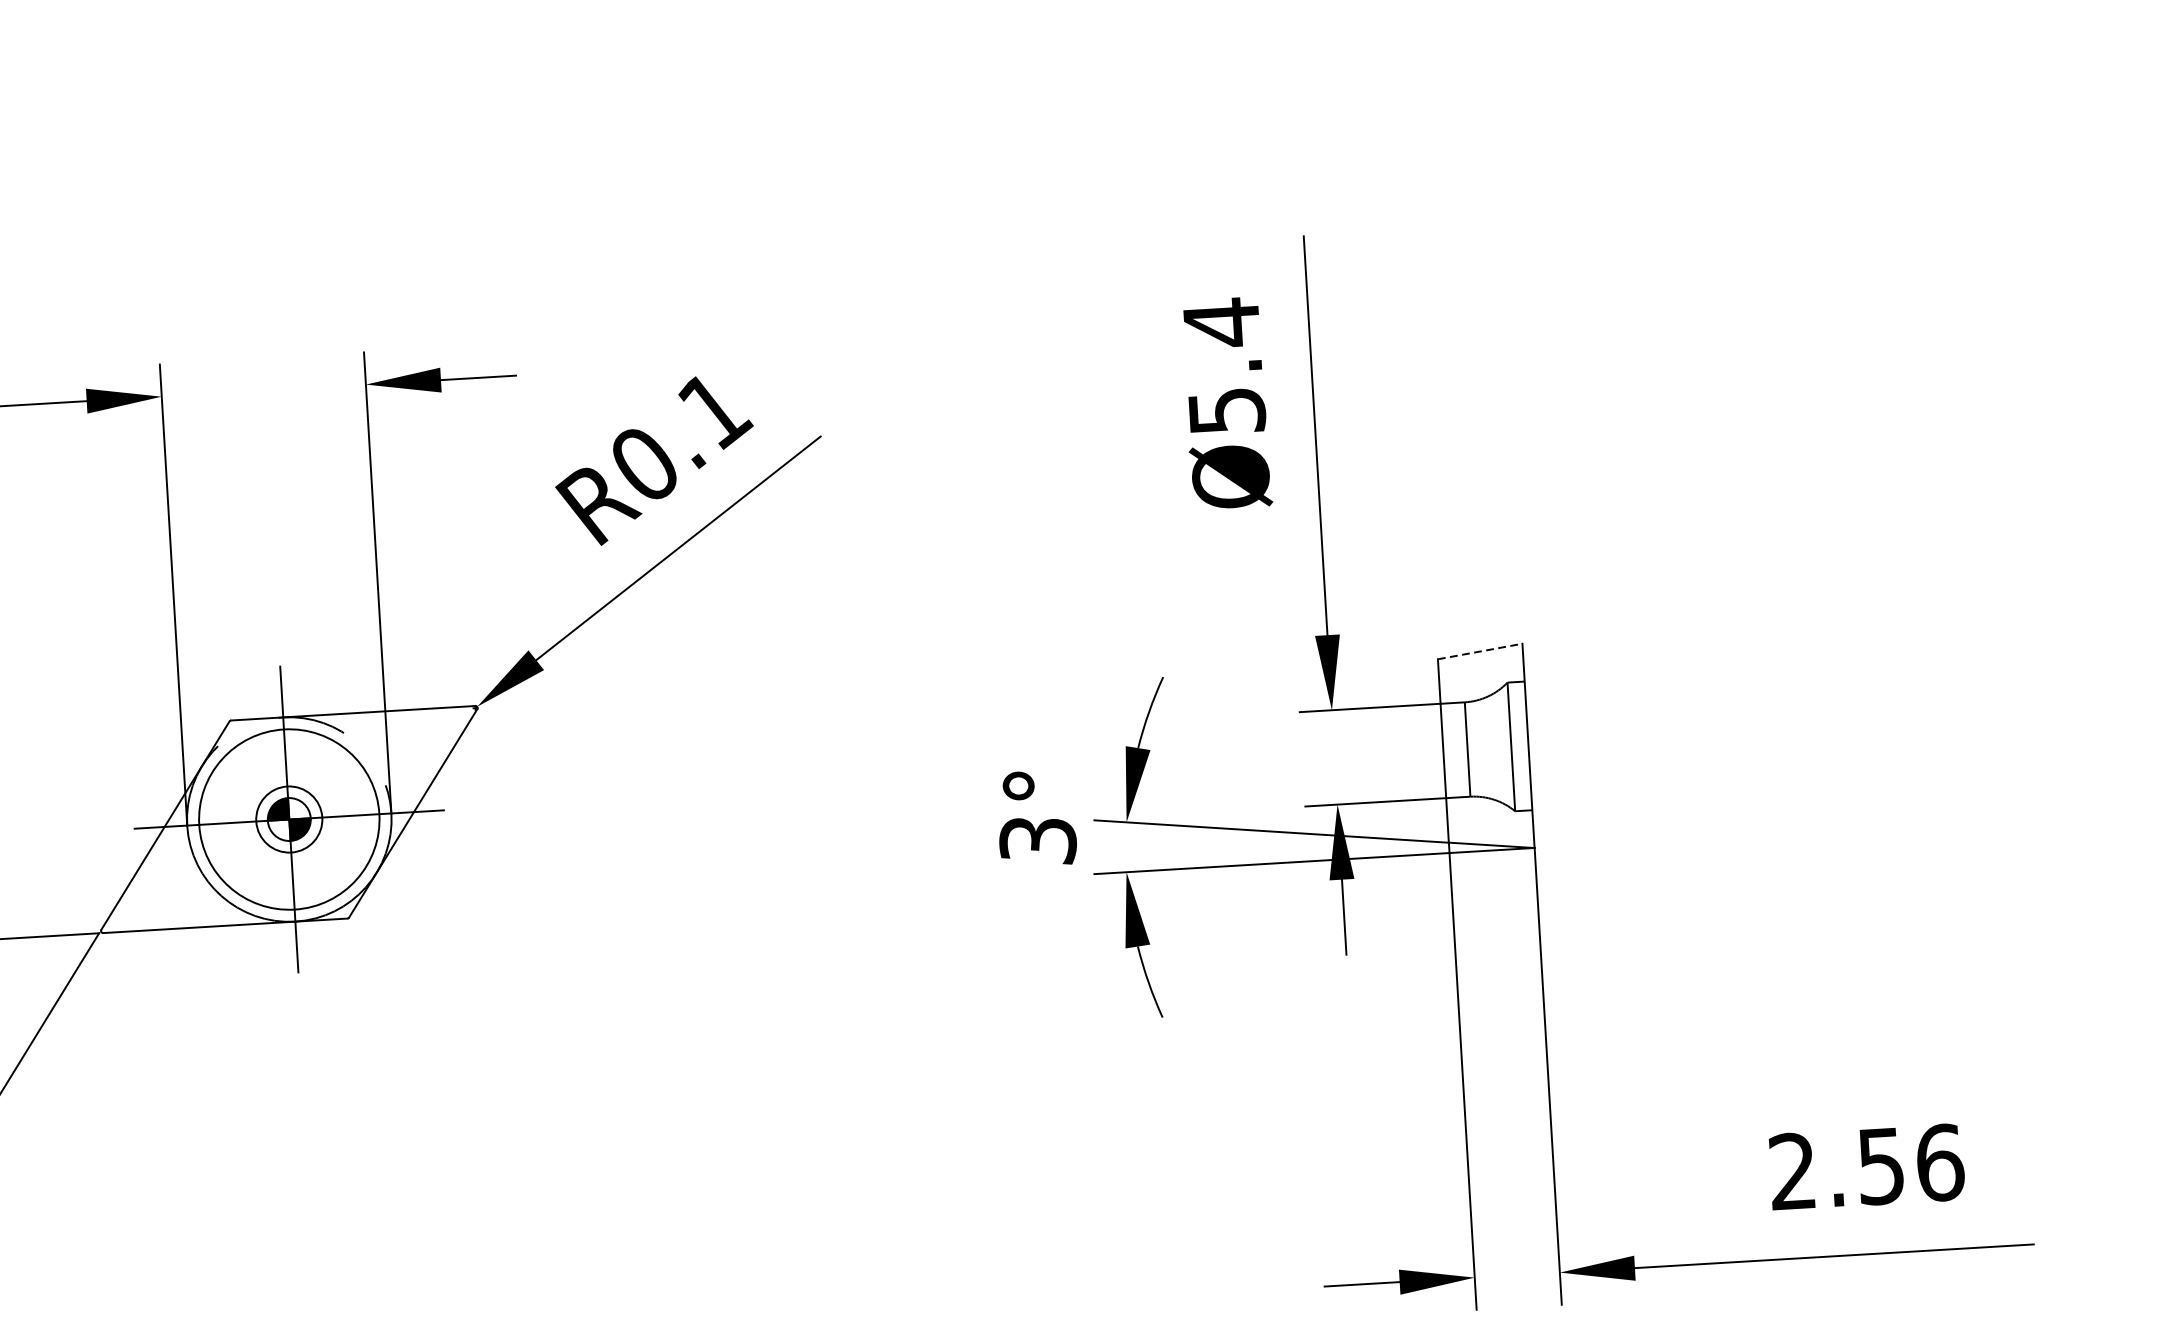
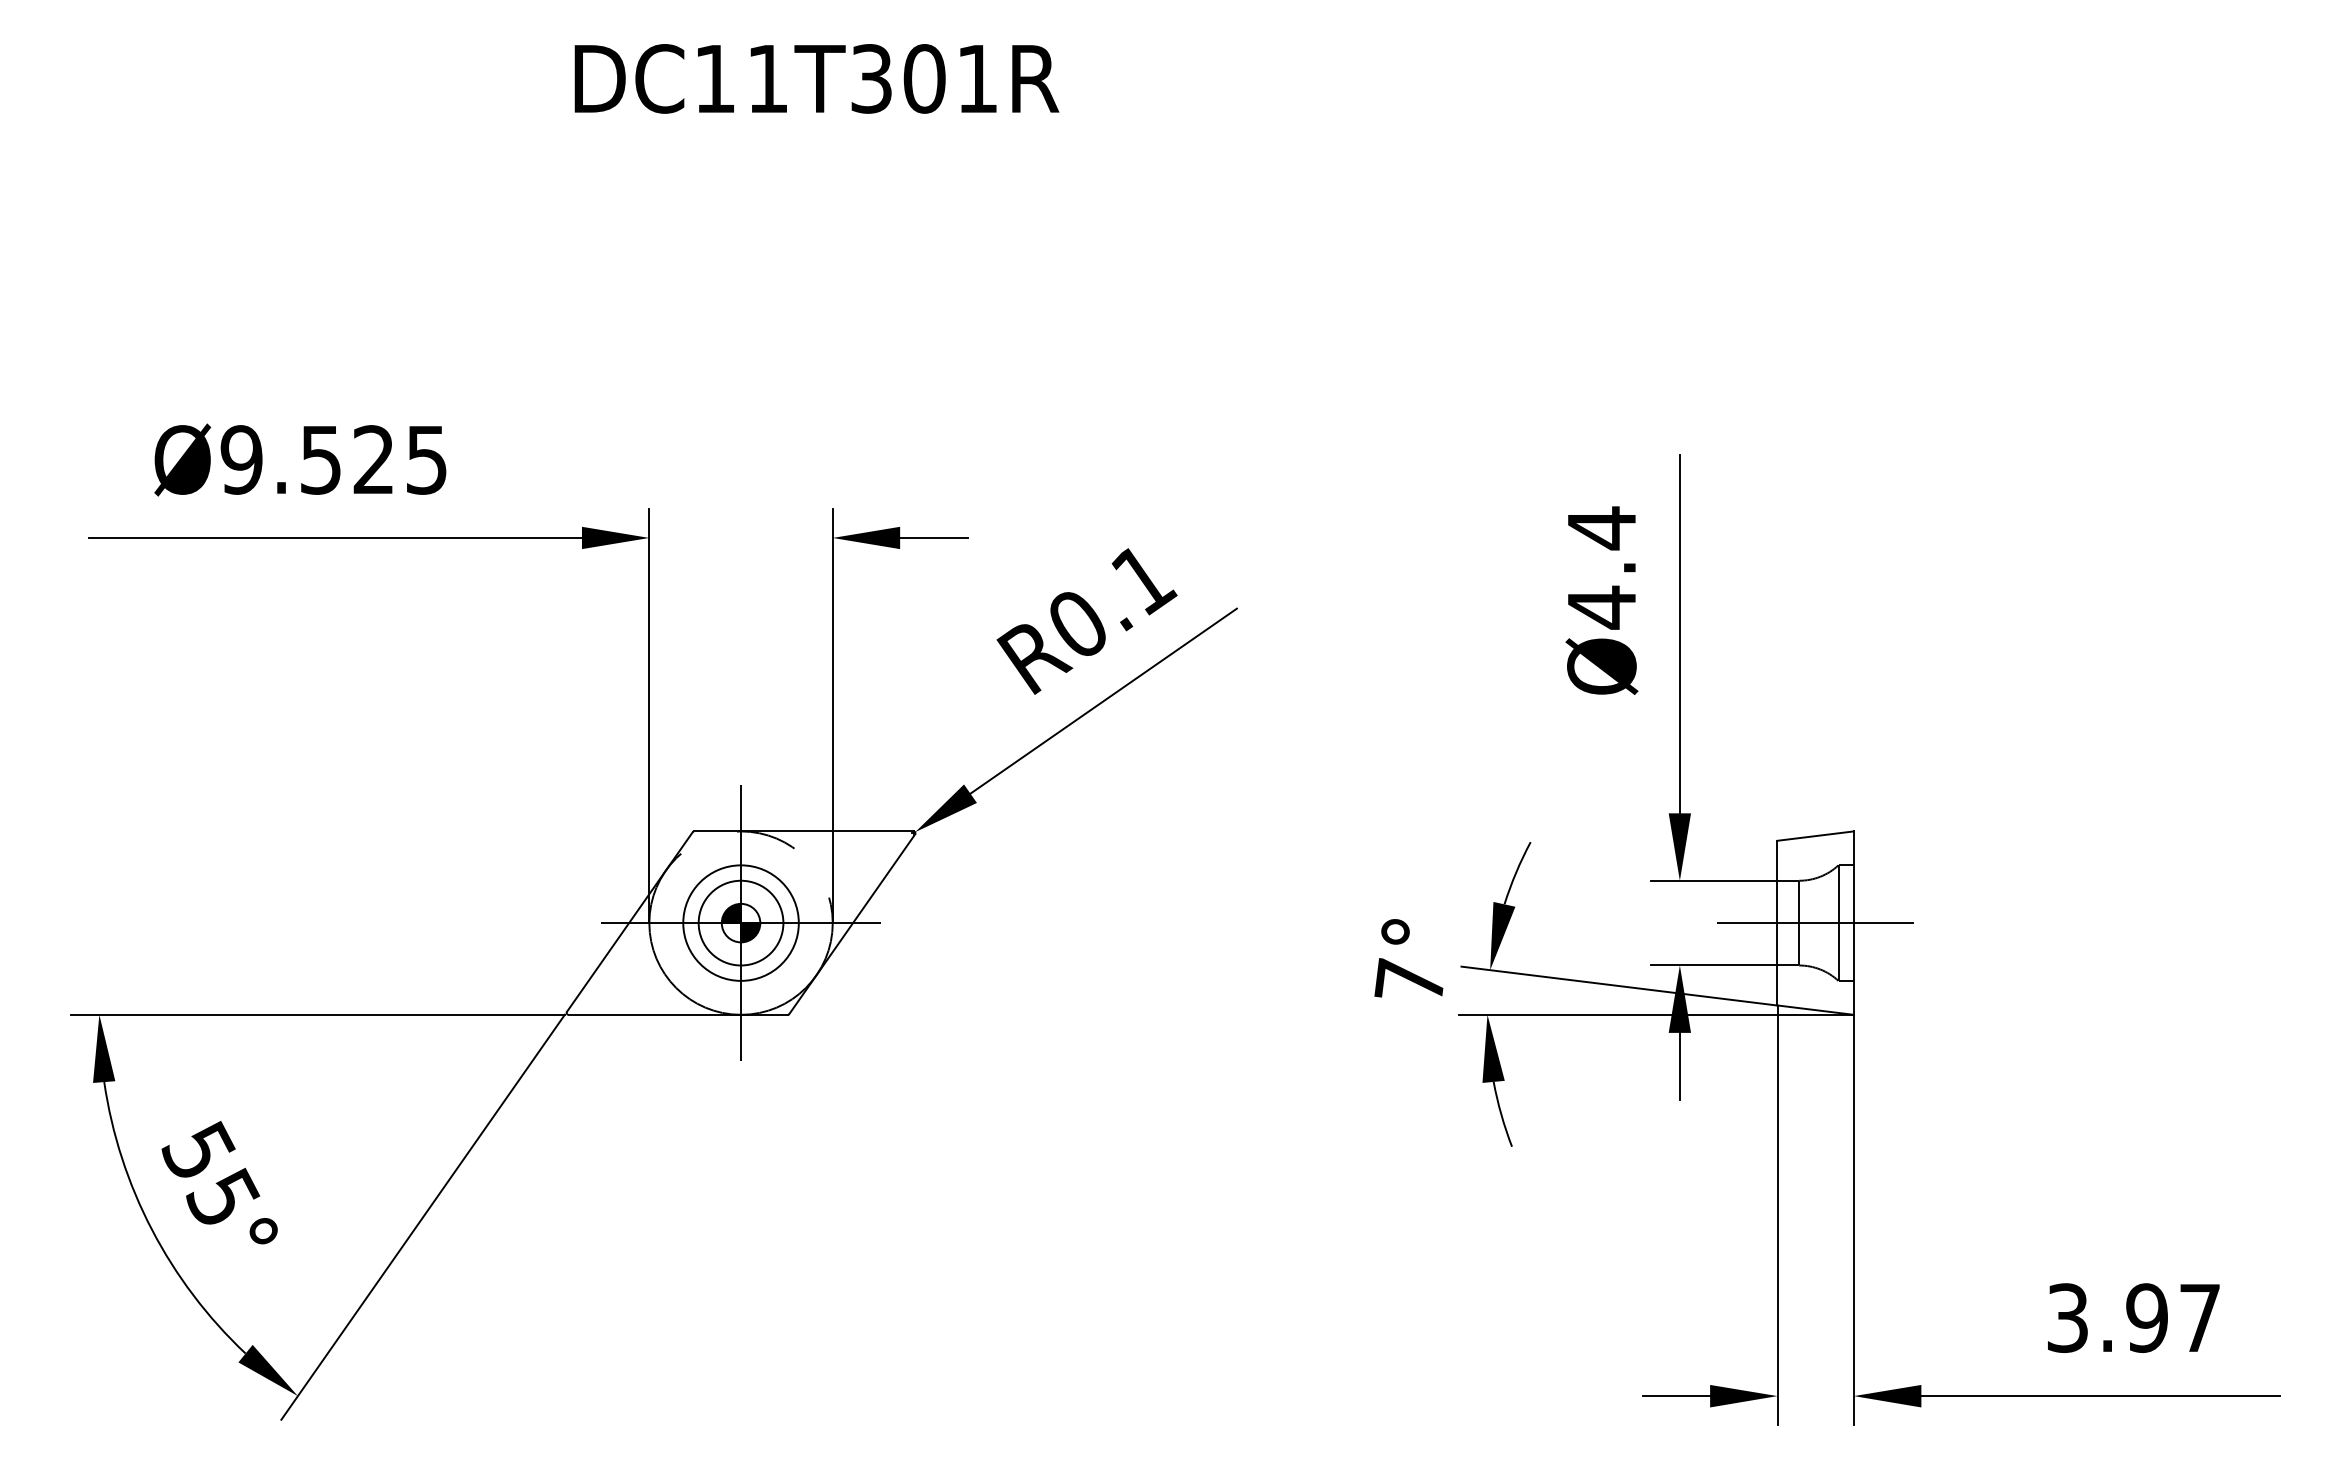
text: (1227, 411) -> (1602, 607), Ø5.4 -> Ø4.4
line: (1480, 651) -> (1815, 836), dashed -> solid
line: (1485, 748) -> (1815, 923), added
circle: (288, 818) -> (740, 922), size x0.71
circle: (288, 818) -> (740, 922), size x1.43
text: (1037, 840) -> (1409, 981), 3° -> 7°
text: (1867, 1167) -> (2134, 1318), 2.56 -> 3.97

